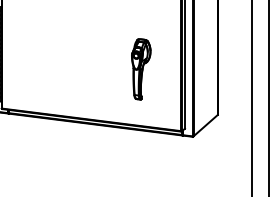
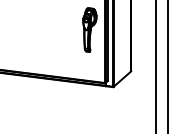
part: (141, 69) -> (90, 30), moved

